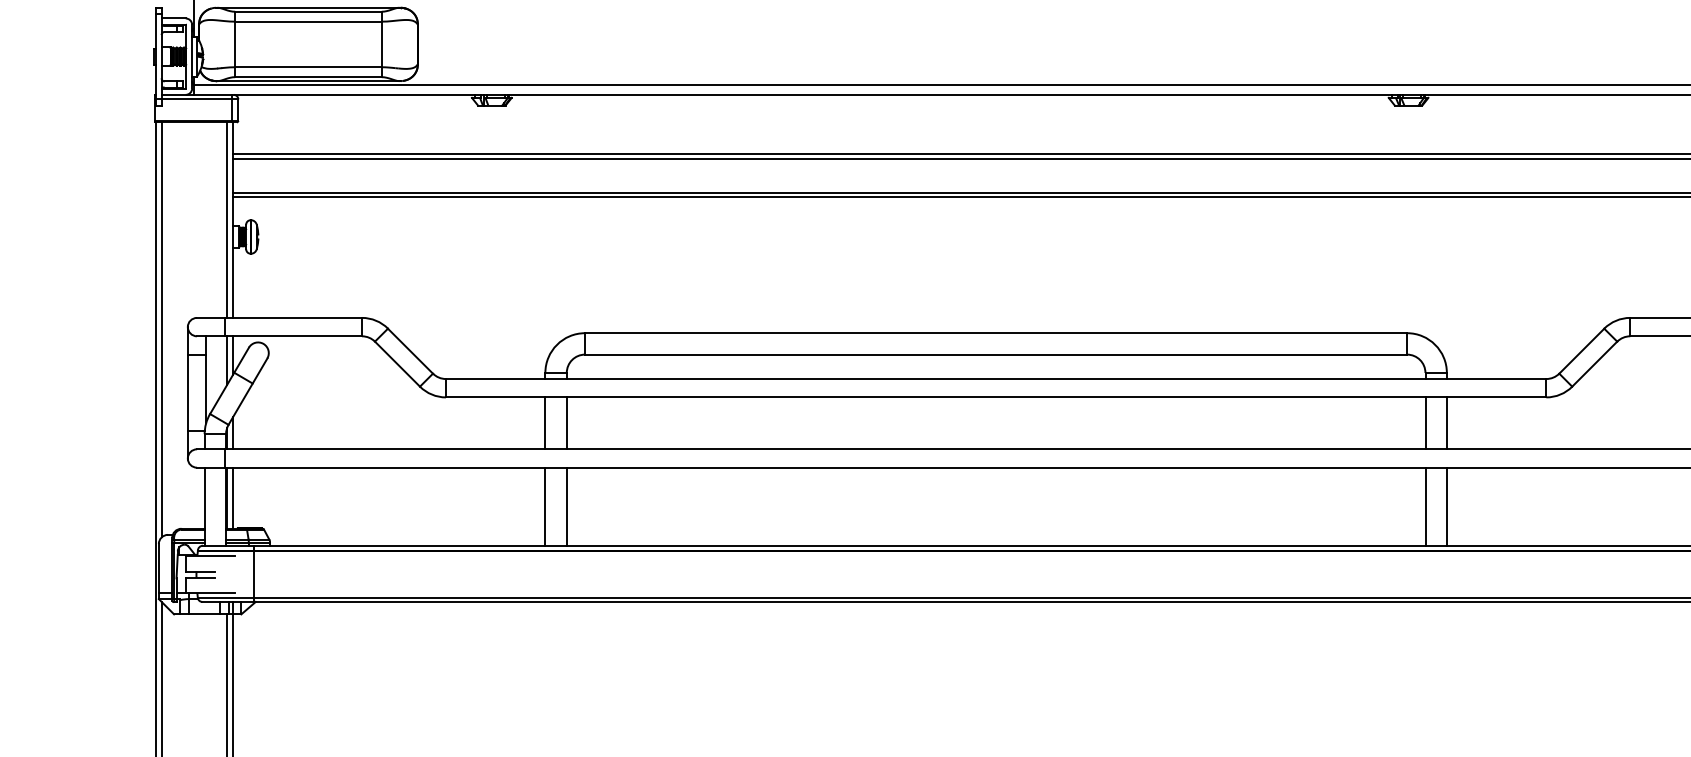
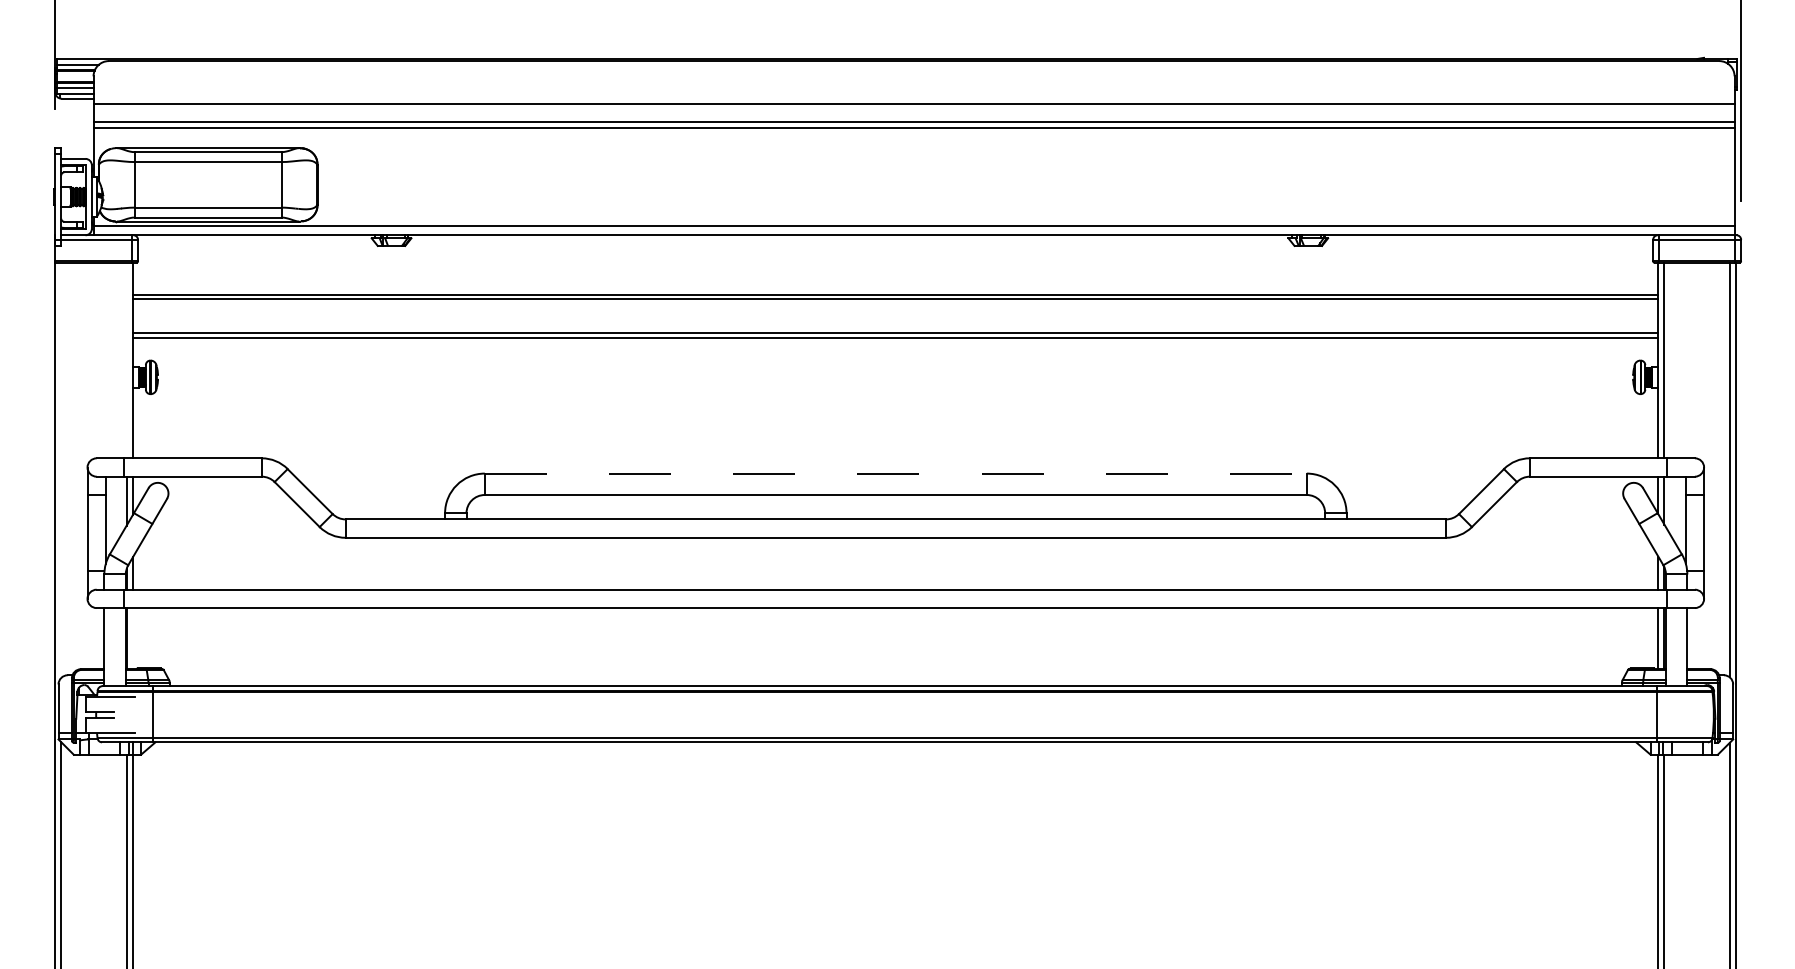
line: (226, 220) -> (126, 360), removed
line: (161, 329) -> (61, 469), removed
line: (996, 333) -> (896, 473), solid -> dashed
line: (545, 423) -> (445, 563), removed
line: (566, 423) -> (466, 563), removed
line: (1425, 423) -> (1325, 563), removed
line: (1446, 423) -> (1346, 563), removed
line: (232, 498) -> (132, 638), removed
line: (545, 507) -> (445, 647), removed
line: (566, 507) -> (466, 647), removed
line: (1425, 507) -> (1325, 647), removed
line: (1446, 507) -> (1346, 647), removed

